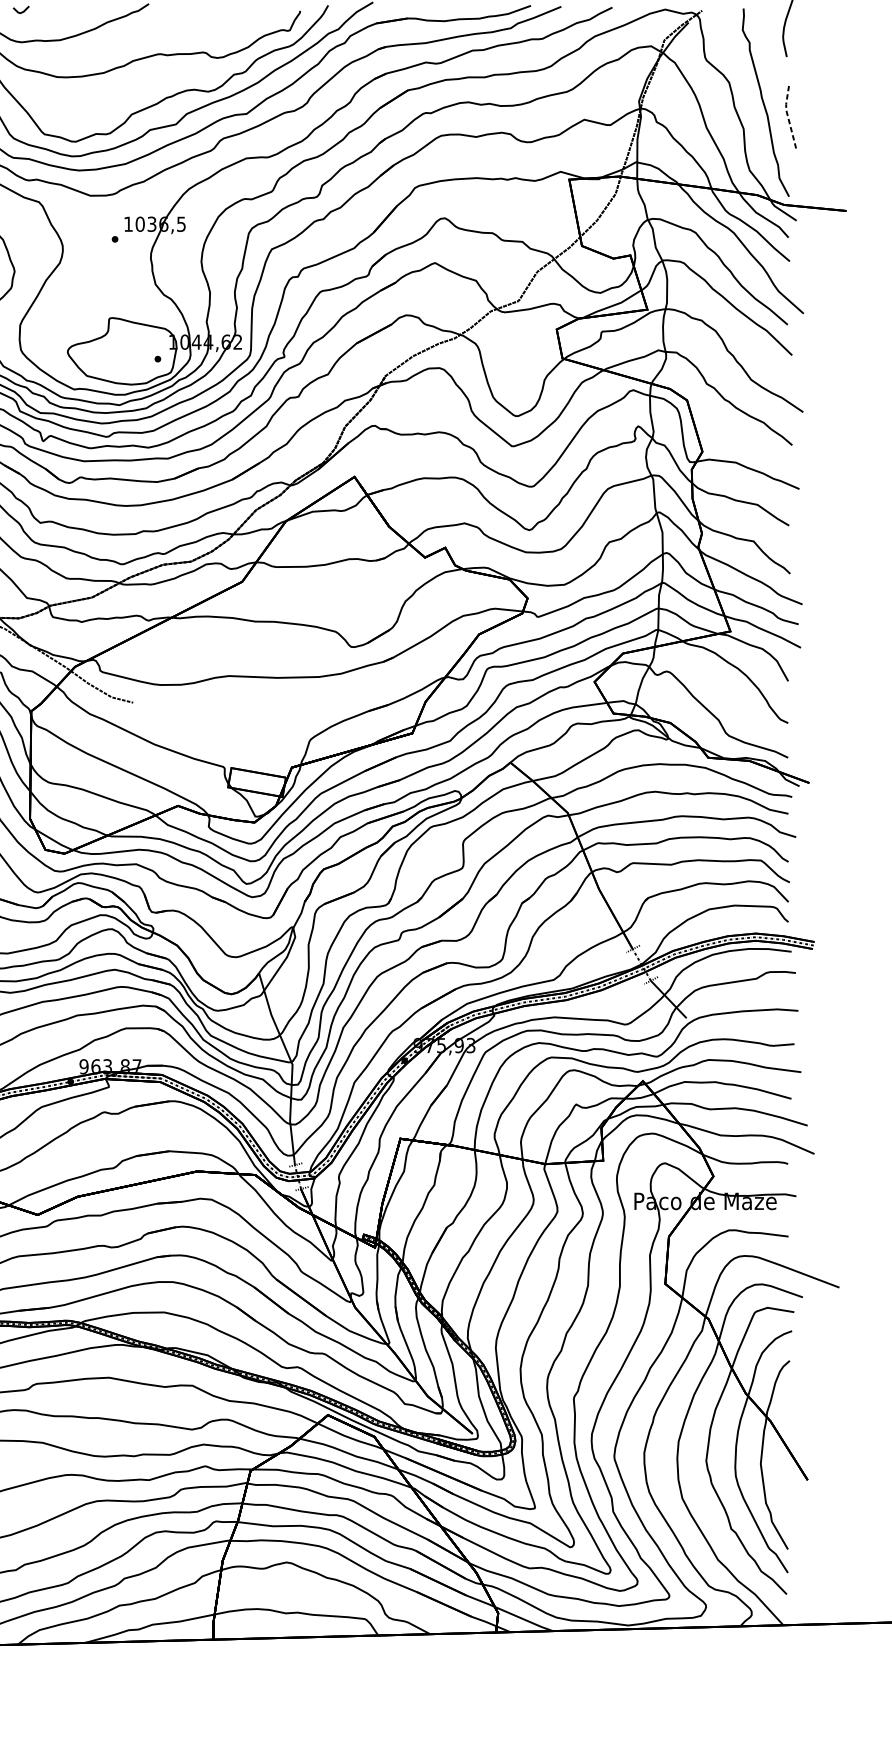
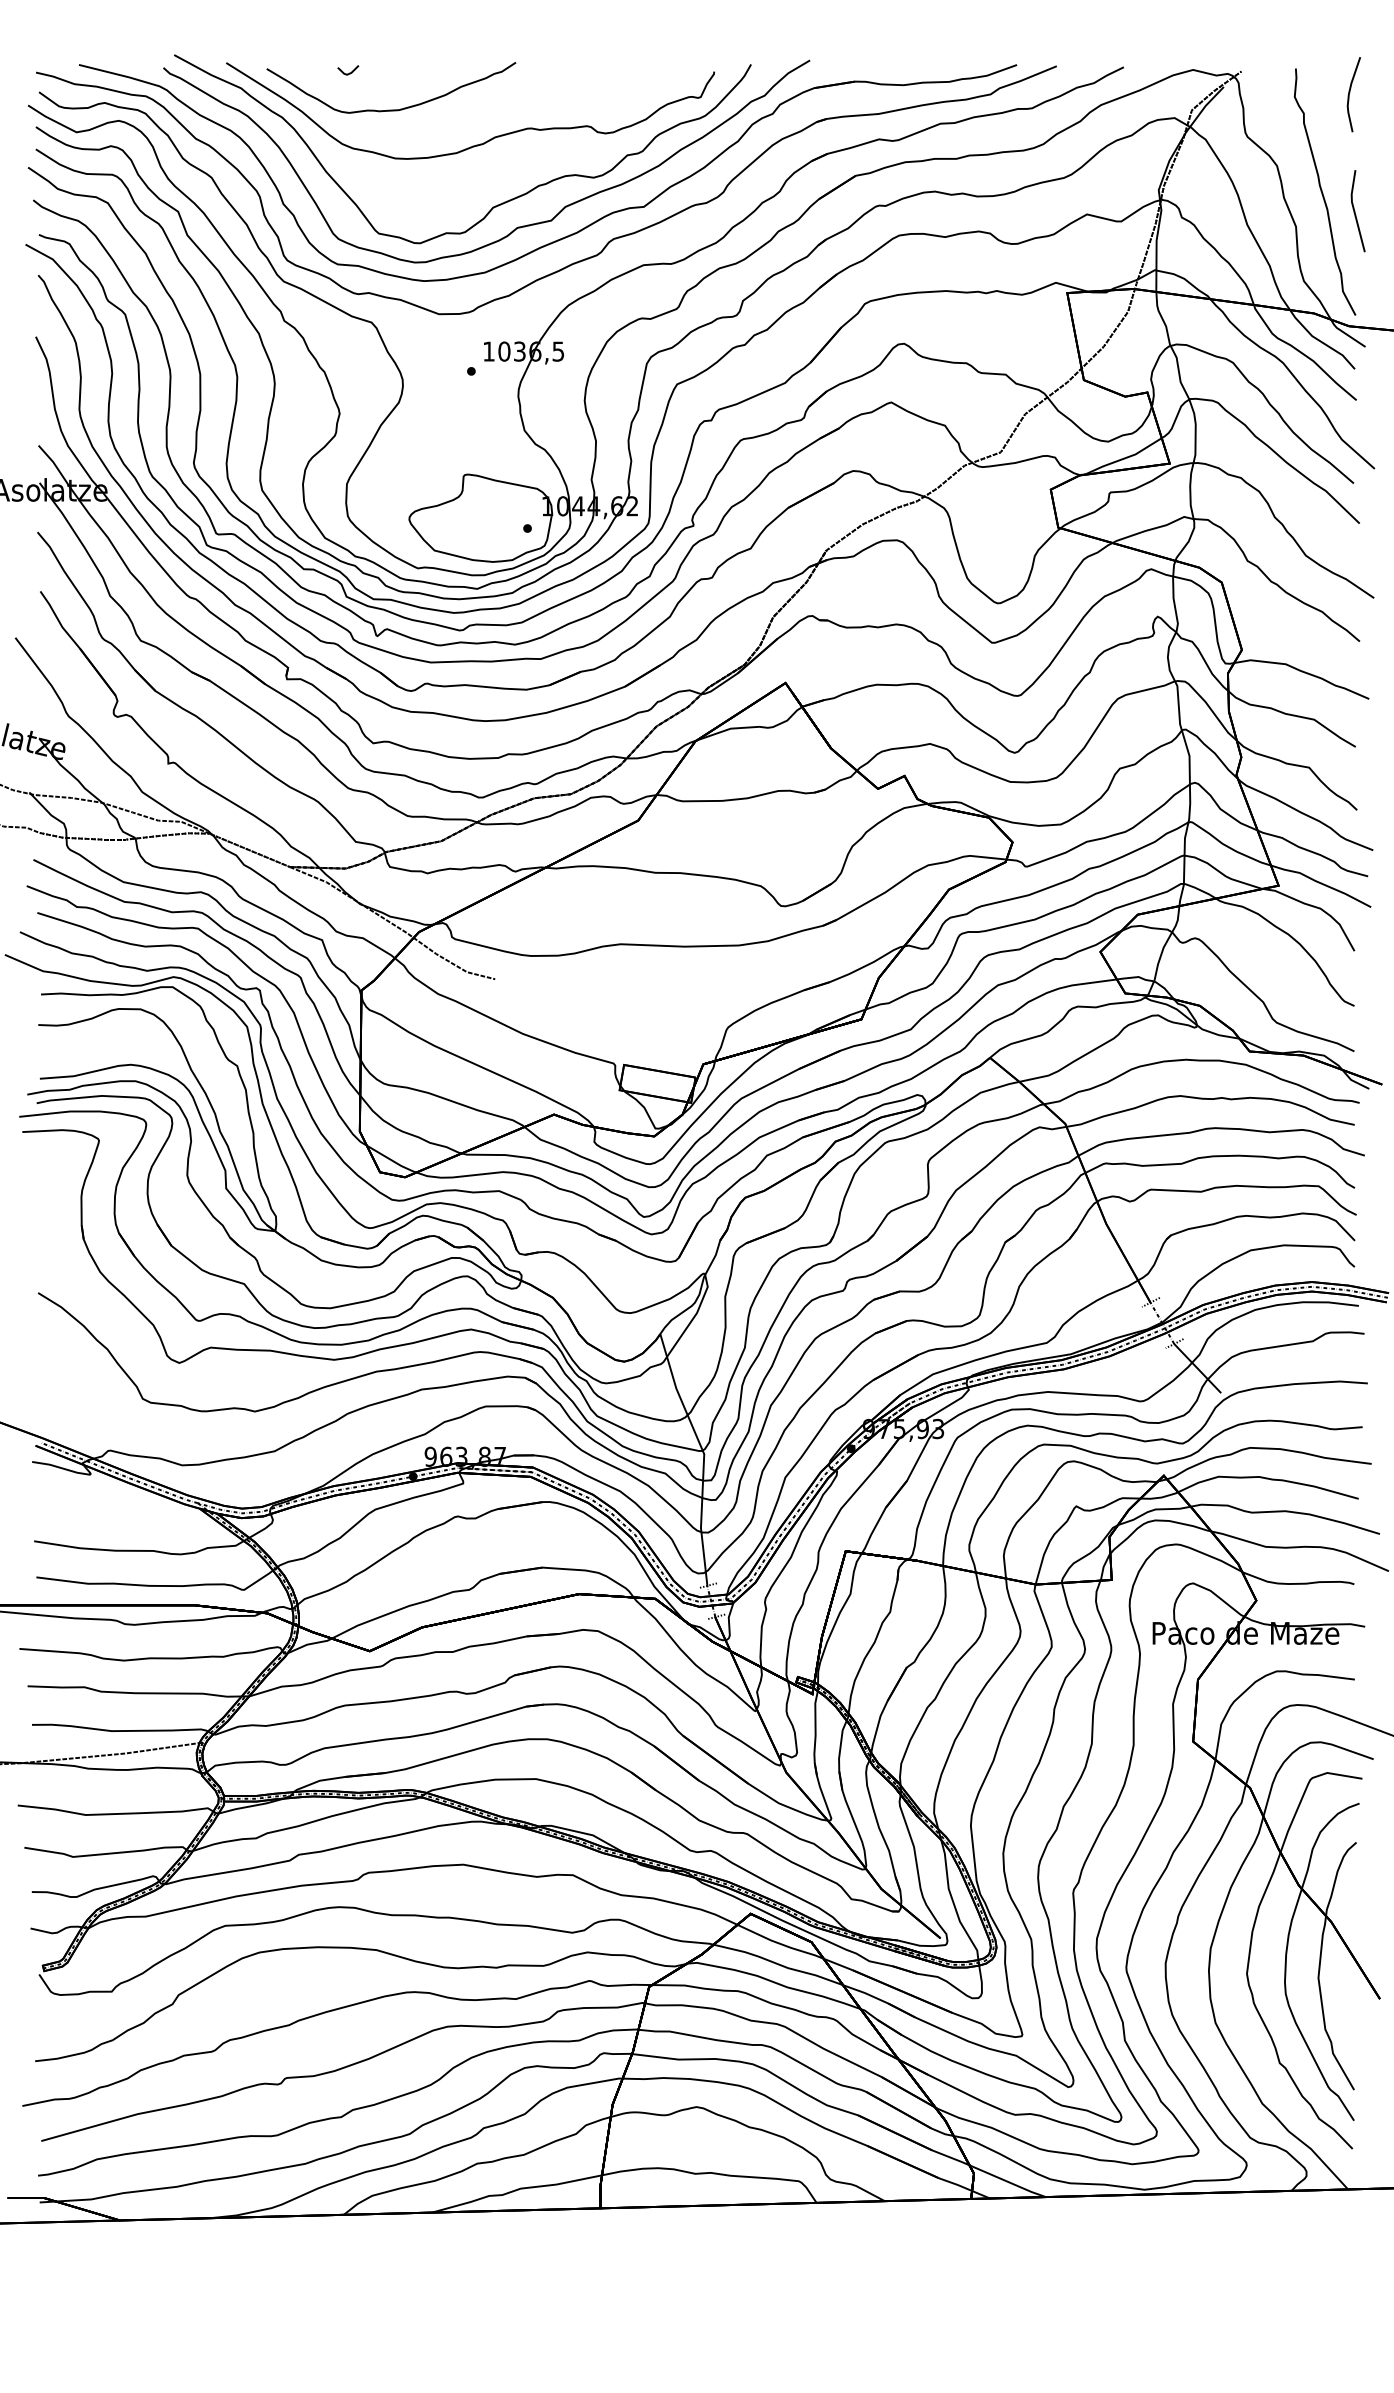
line: (787, 115) -> (1353, 209), dashed -> solid

